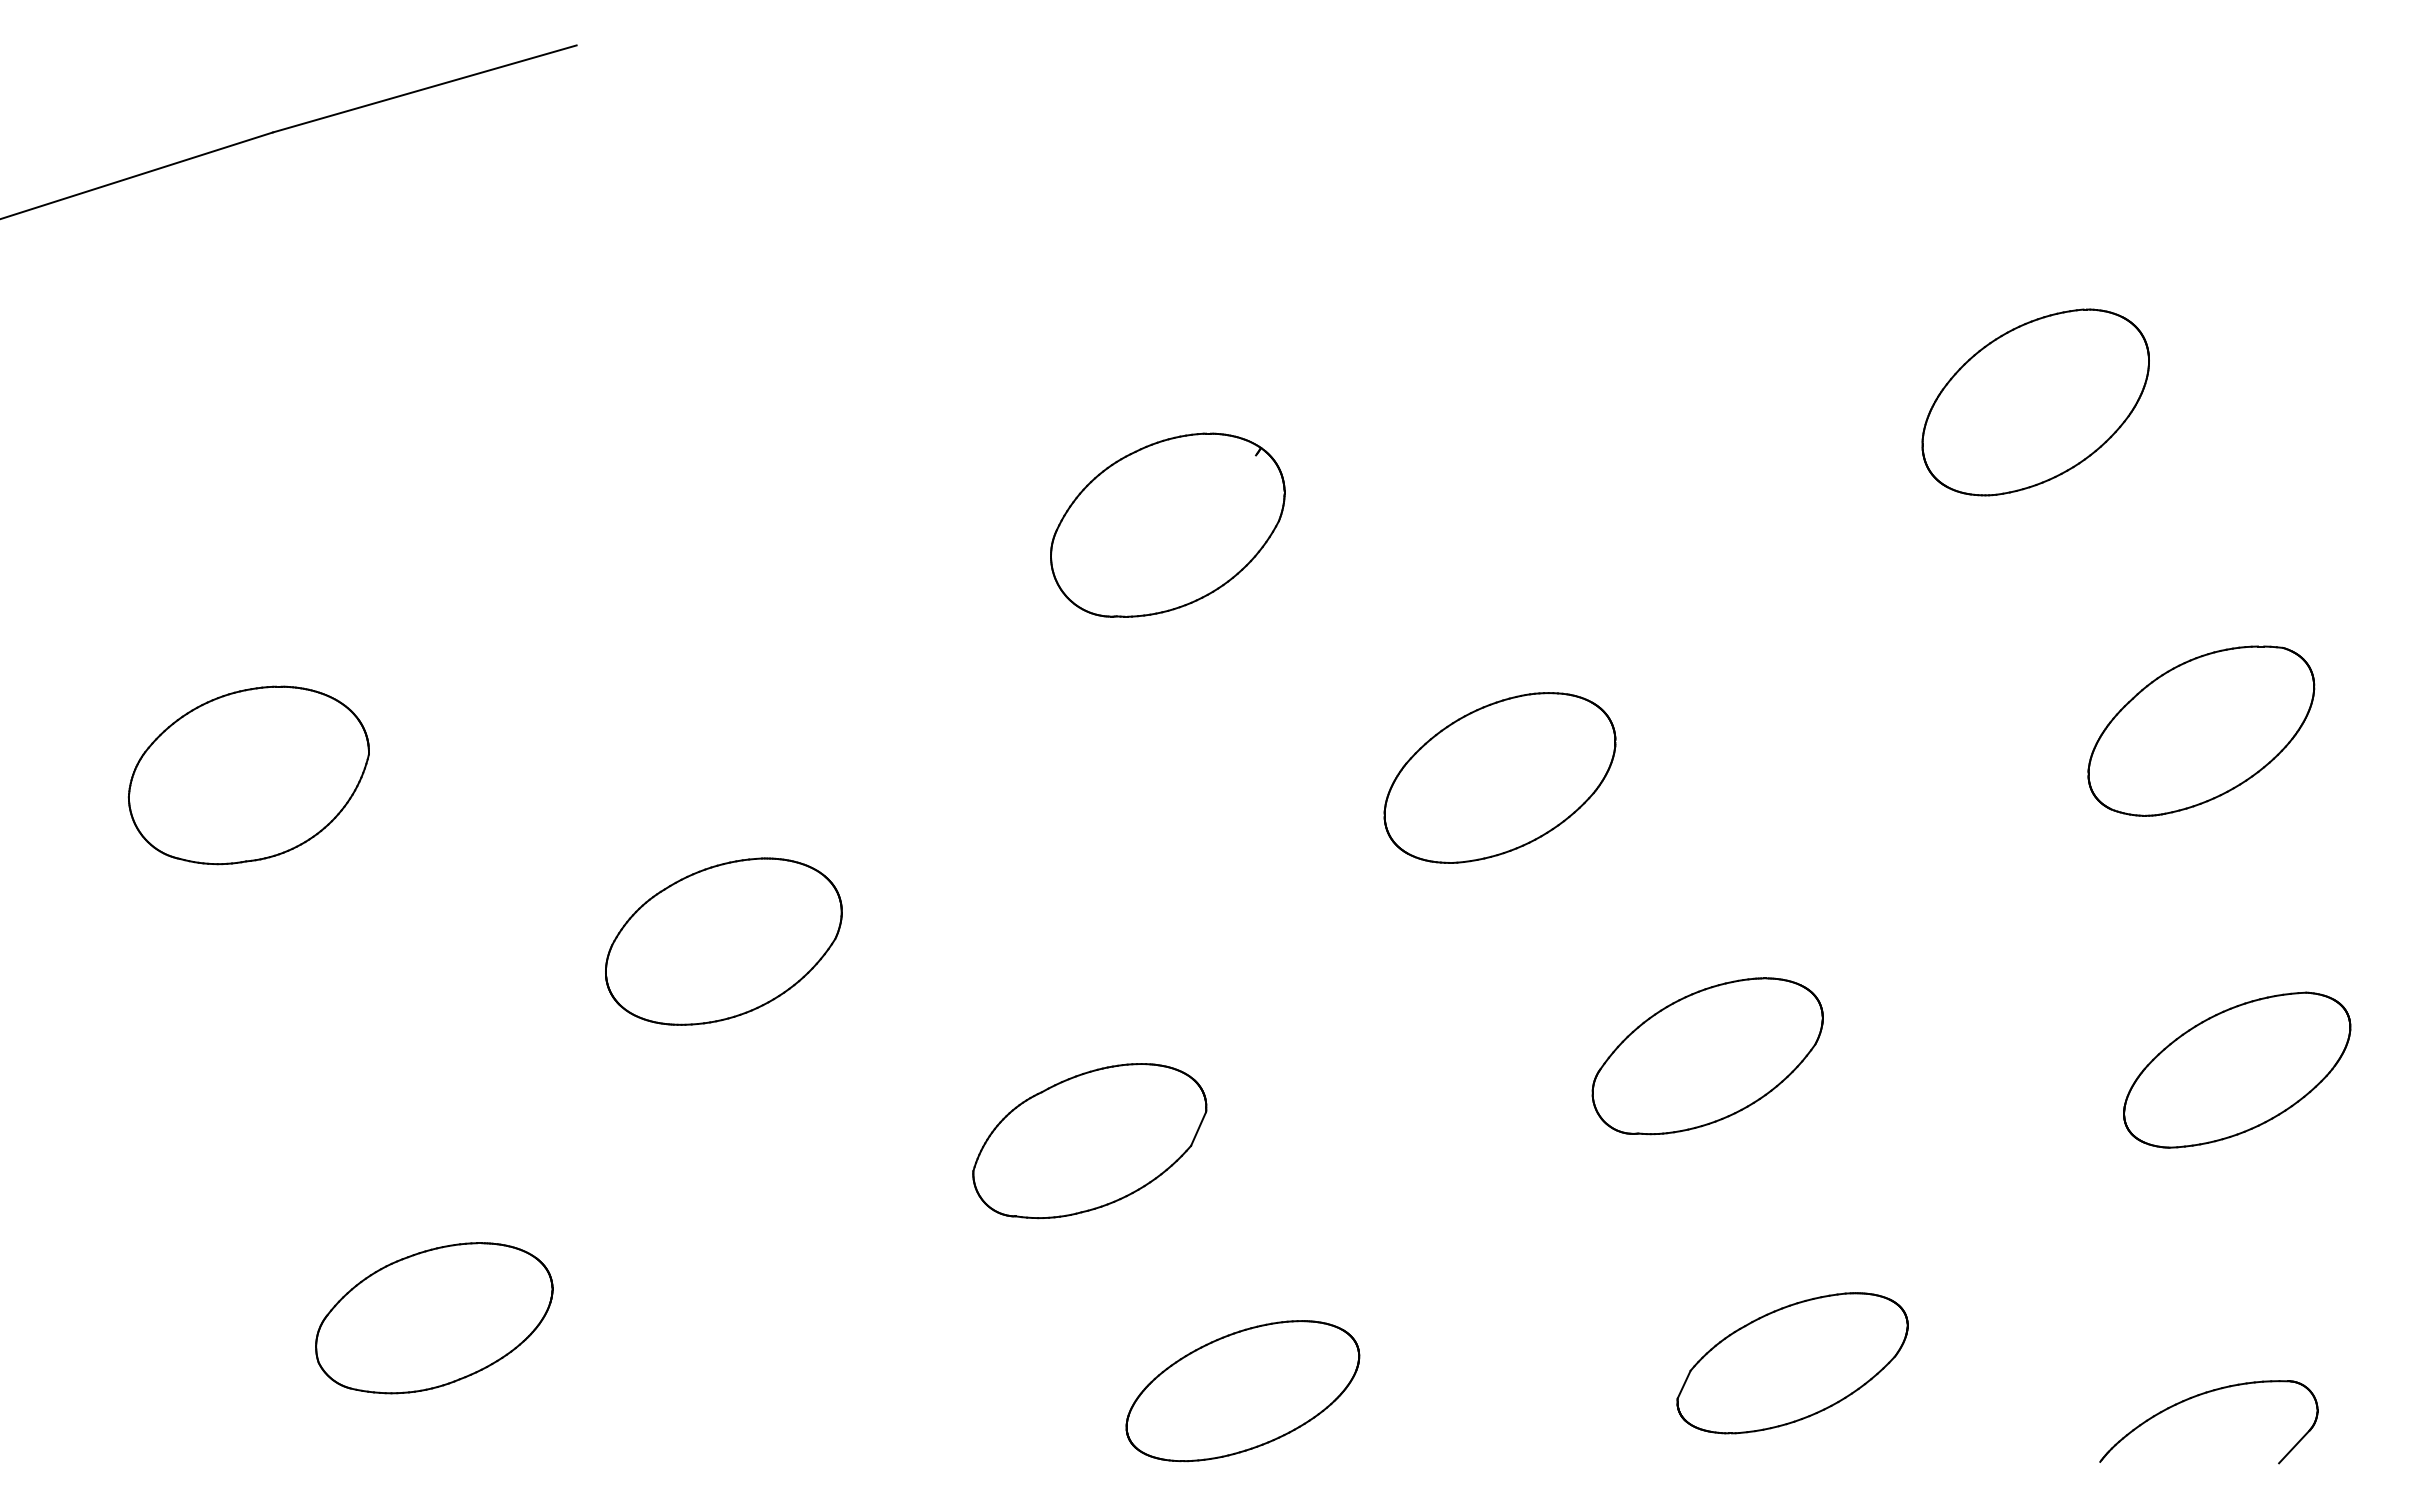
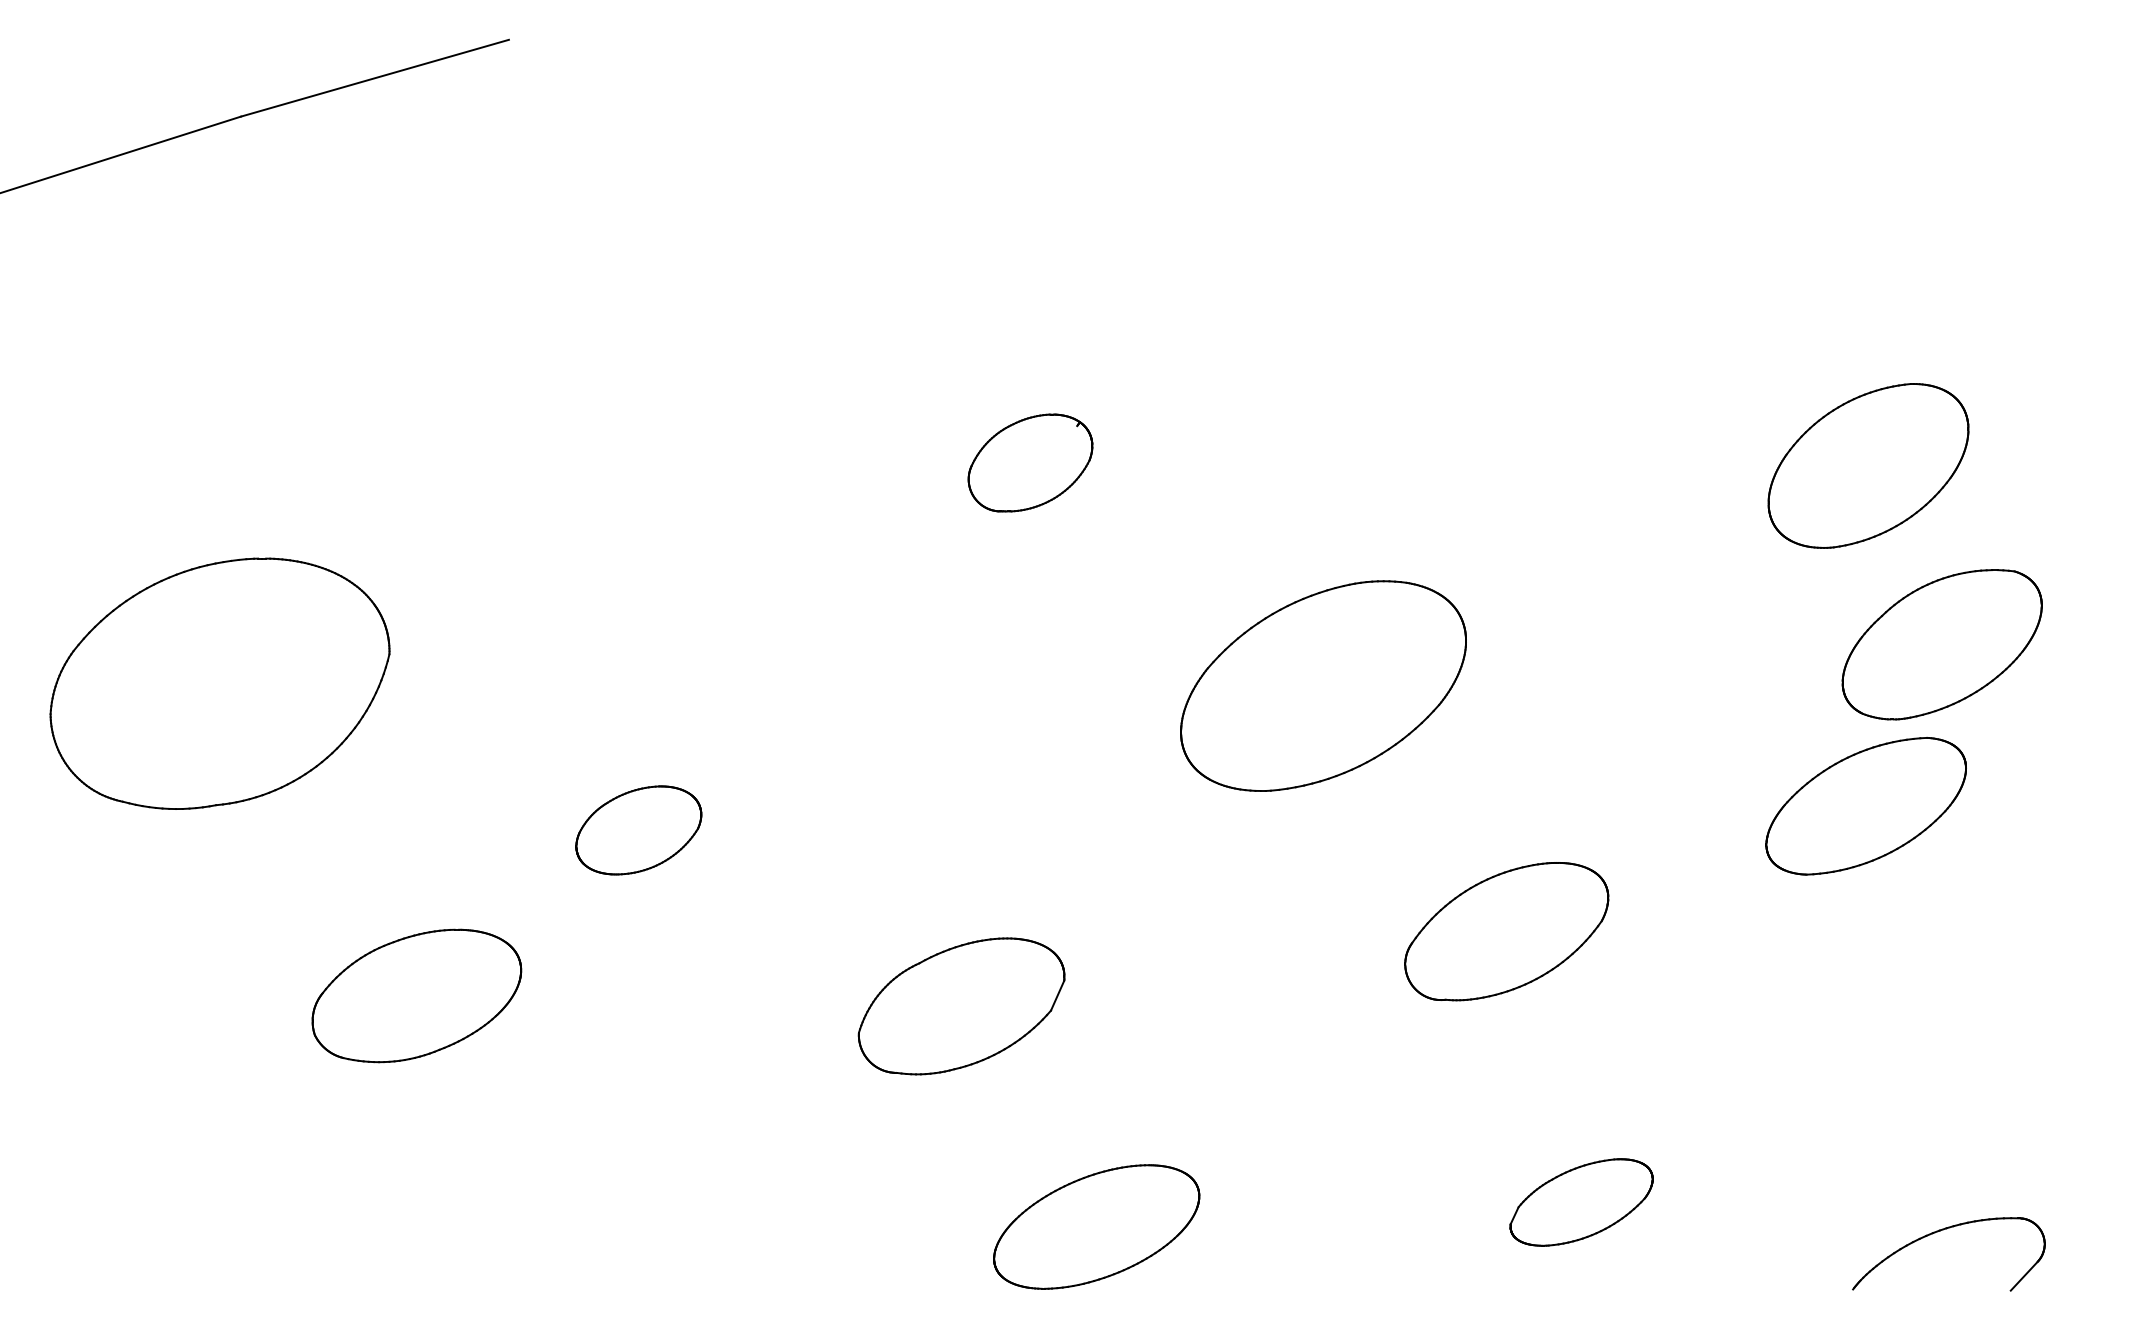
part: (2035, 402) -> (1868, 466), moved
part: (1167, 524) -> (1030, 462), size x0.6
part: (248, 775) -> (219, 683), size x1.6
part: (1499, 777) -> (1323, 685), size x1.4
part: (723, 941) -> (638, 830), size x0.6
part: (2237, 1069) -> (1866, 805), moved
part: (434, 1318) -> (417, 996), moved
part: (1792, 1363) -> (1581, 1202), size x0.7

